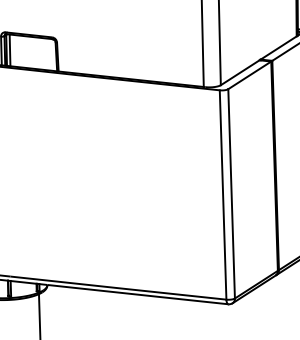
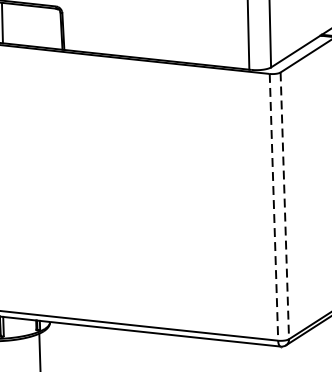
line: (231, 193) -> (284, 205), solid -> dashed
line: (223, 195) -> (274, 207), solid -> dashed

